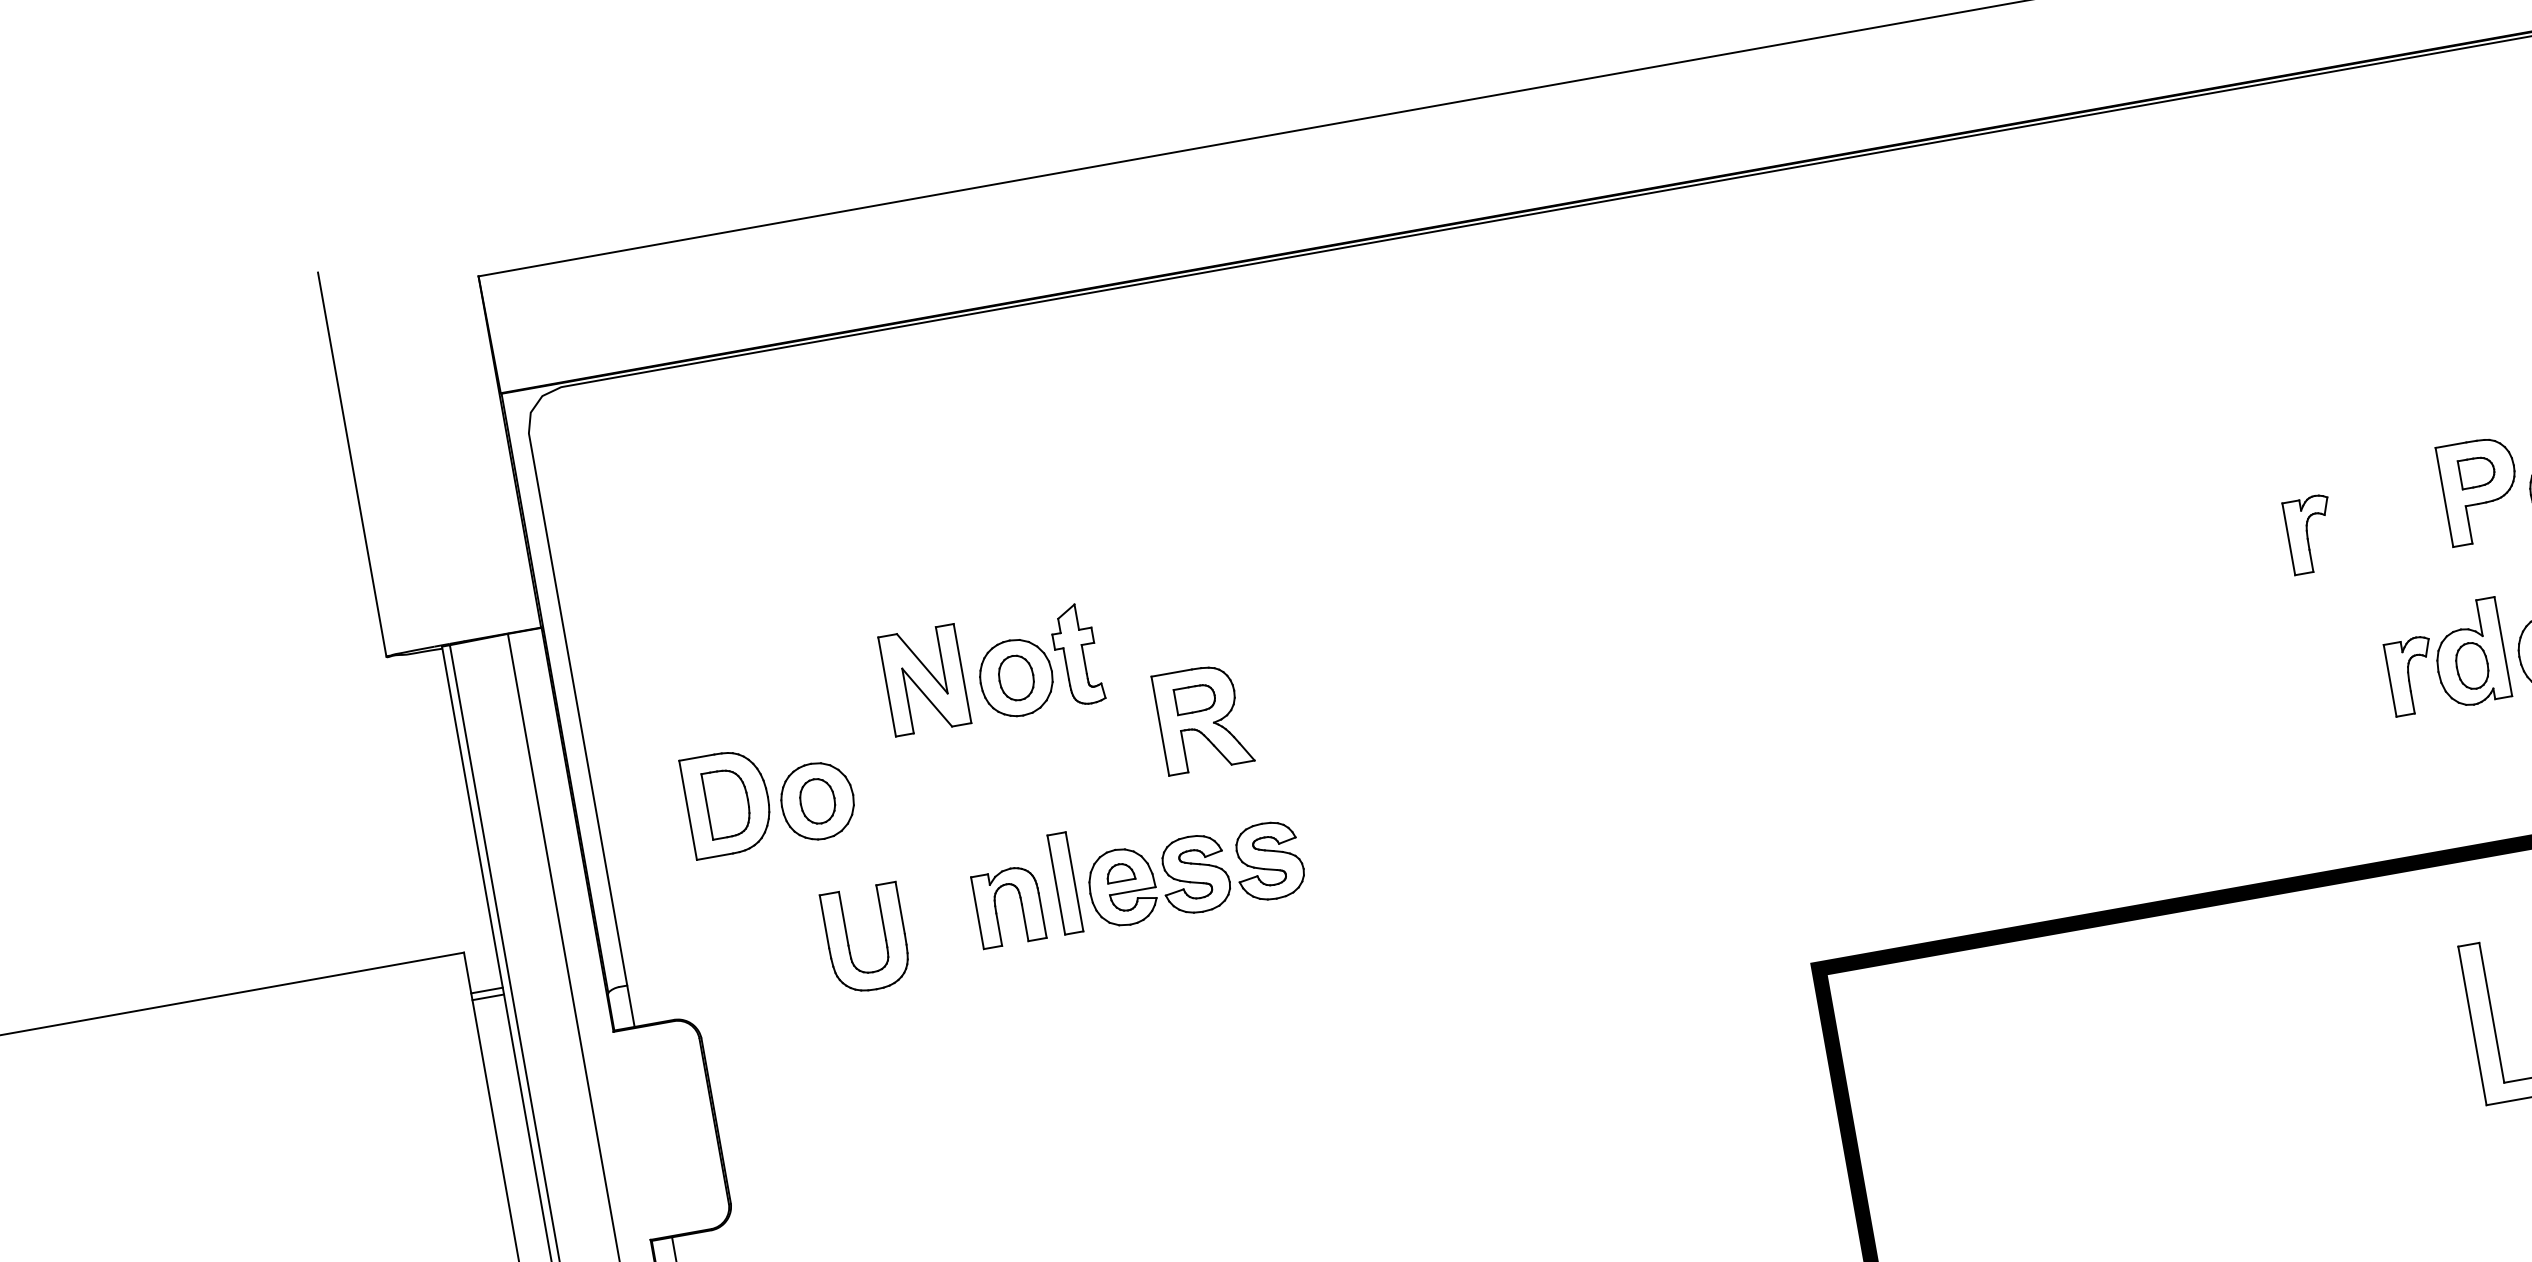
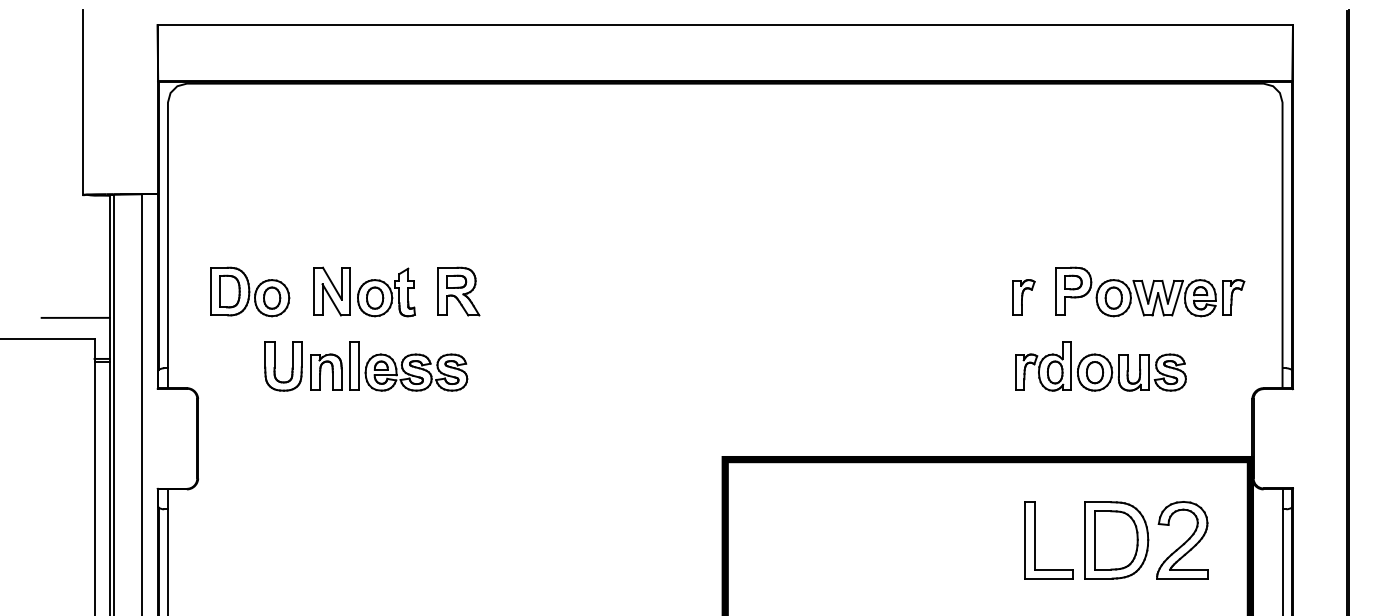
part: (2310, 534) -> (1023, 297), moved
part: (991, 668) -> (364, 291), moved
part: (1137, 871) -> (389, 366), moved
line: (416, 914) -> (75, 317), added

